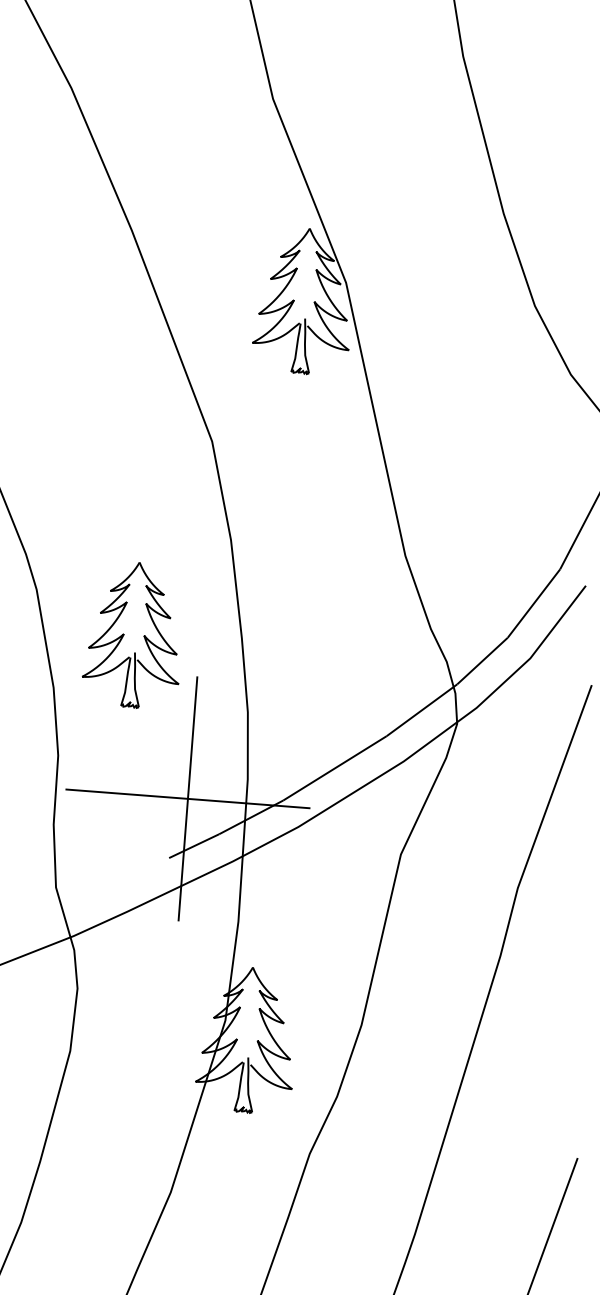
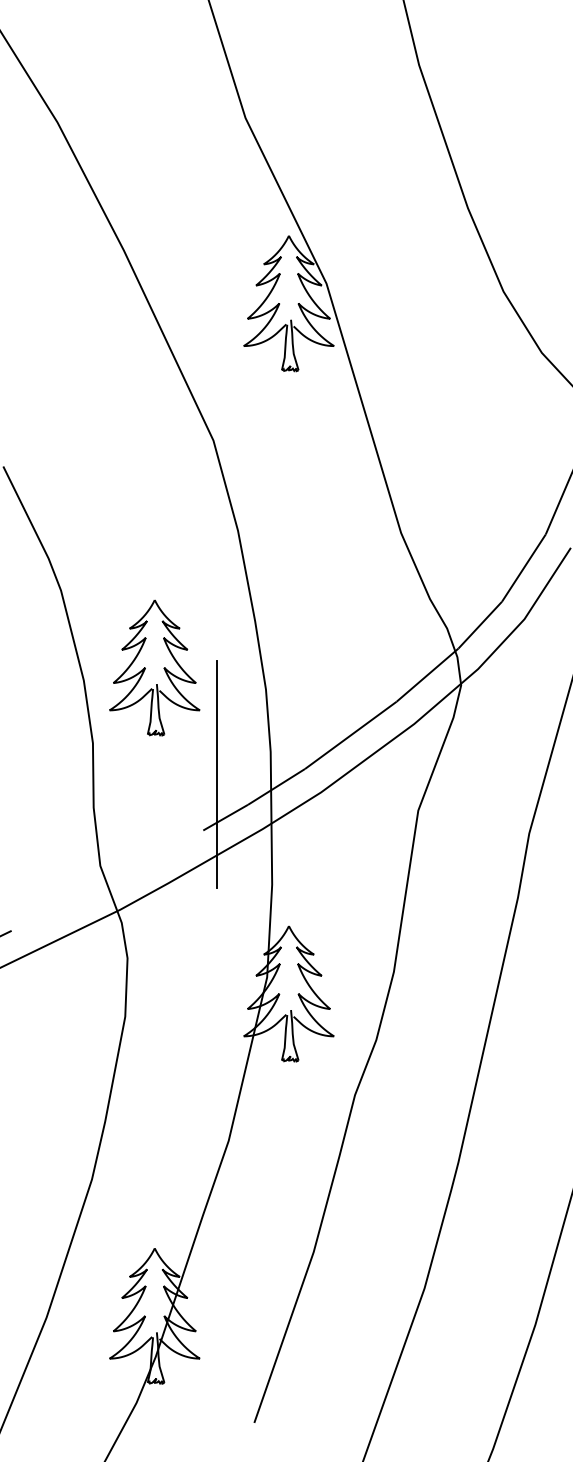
part: (133, 634) -> (154, 667), moved
line: (187, 799) -> (216, 774), removed

